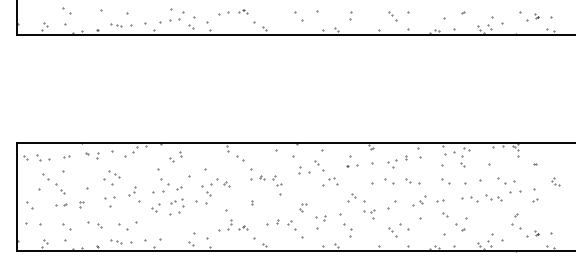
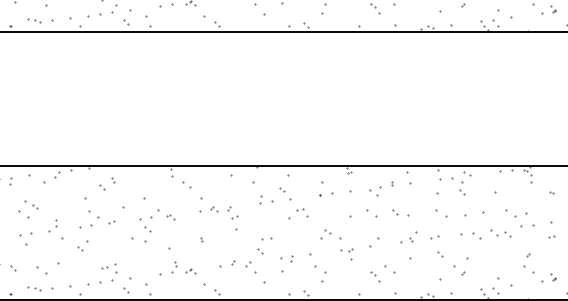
part: (176, 206) -> (108, 273), moved
part: (303, 207) -> (265, 245), size x1.67

